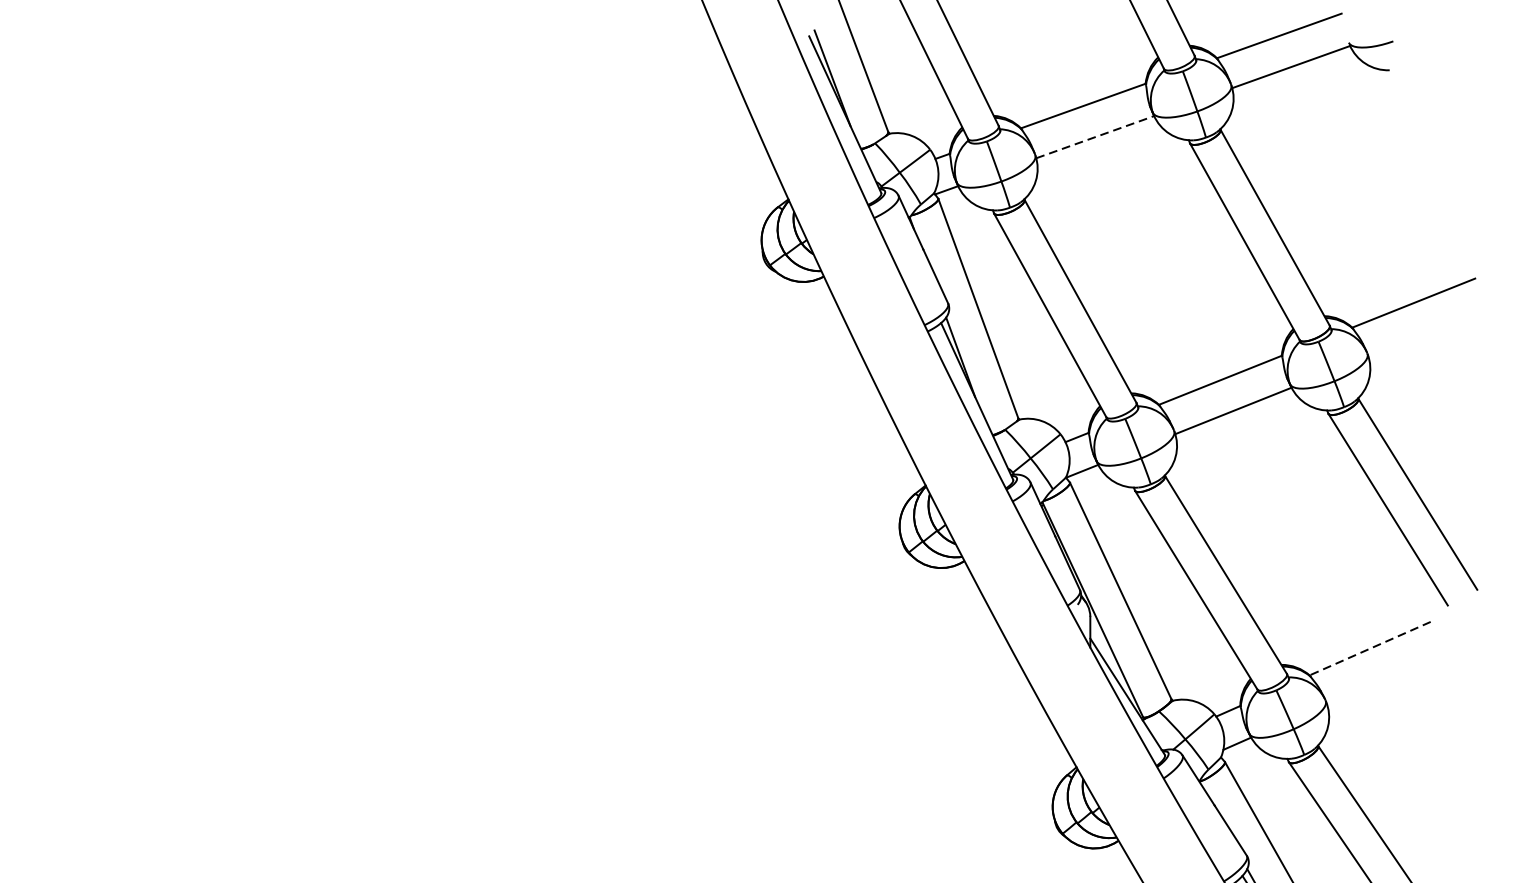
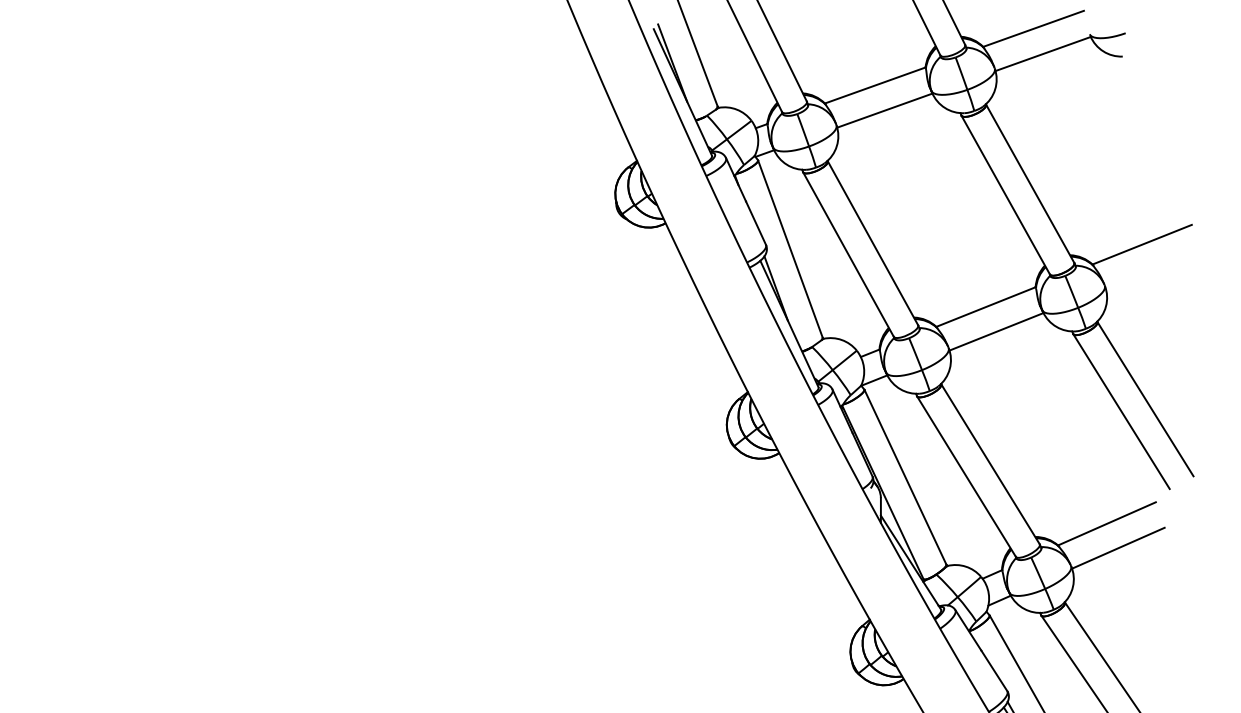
line: (1094, 137) -> (884, 110), dashed -> solid
line: (1369, 649) -> (1106, 524), dashed -> solid
line: (1384, 677) -> (1118, 547), added

